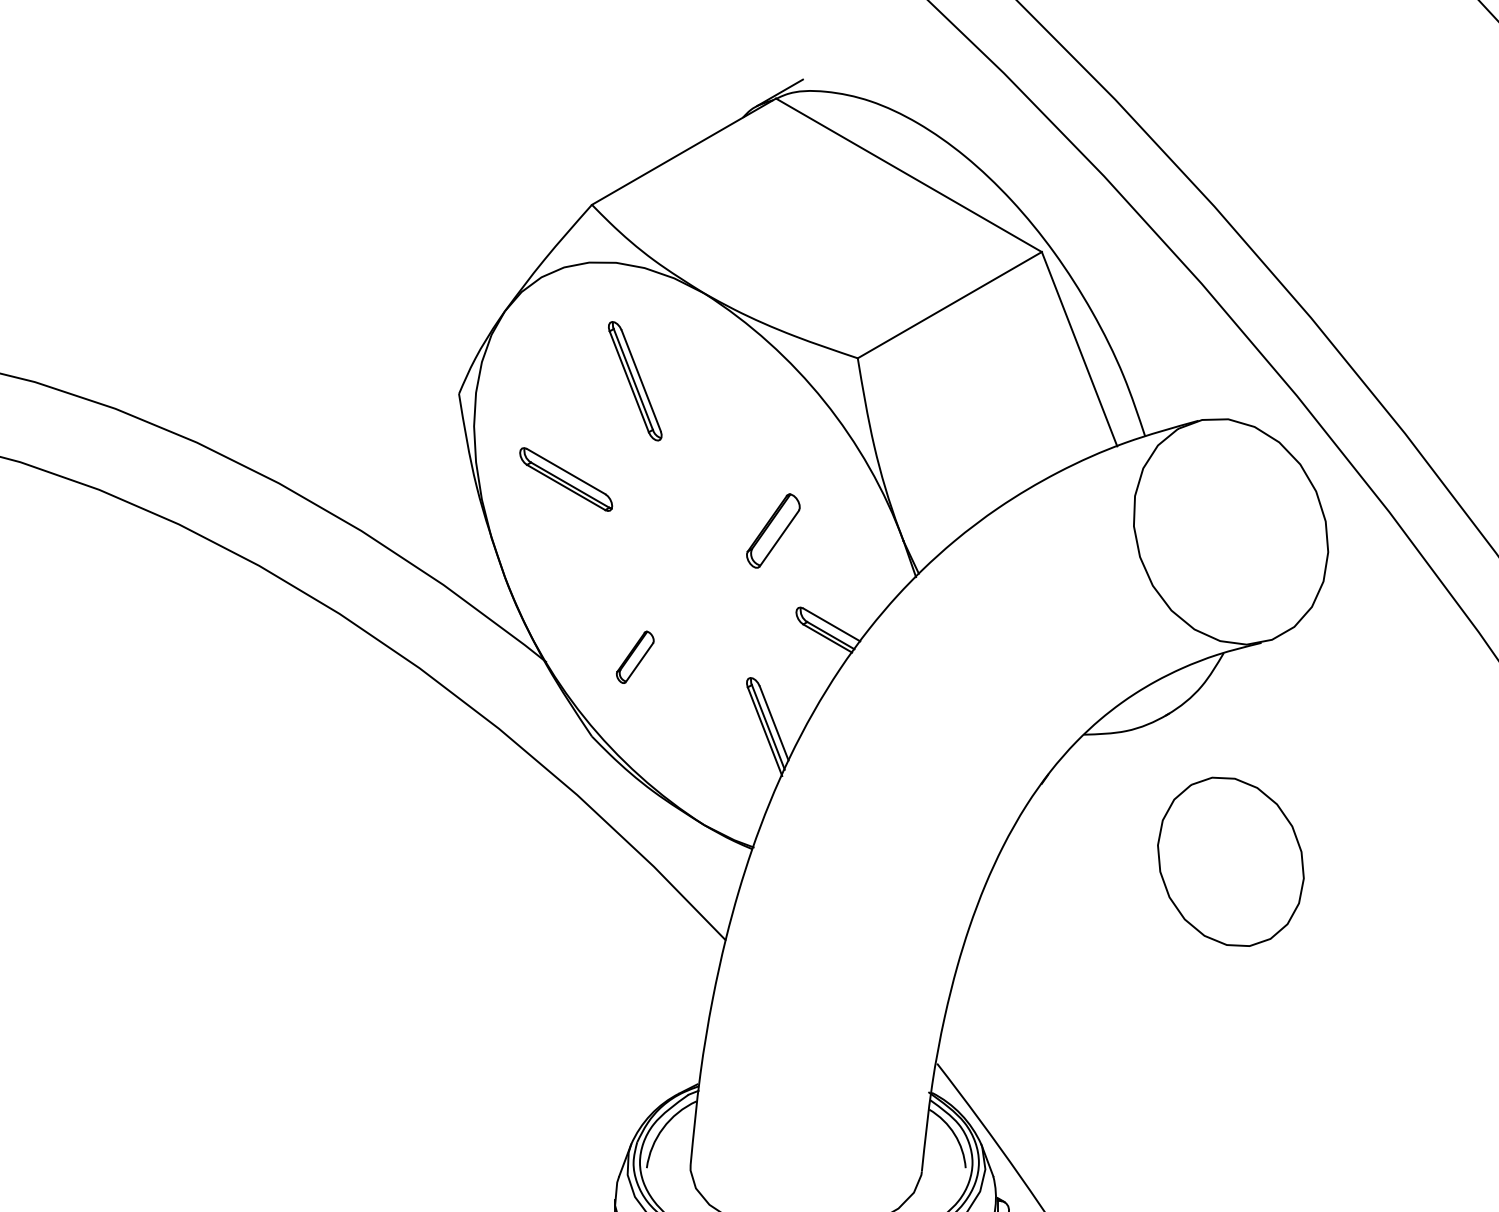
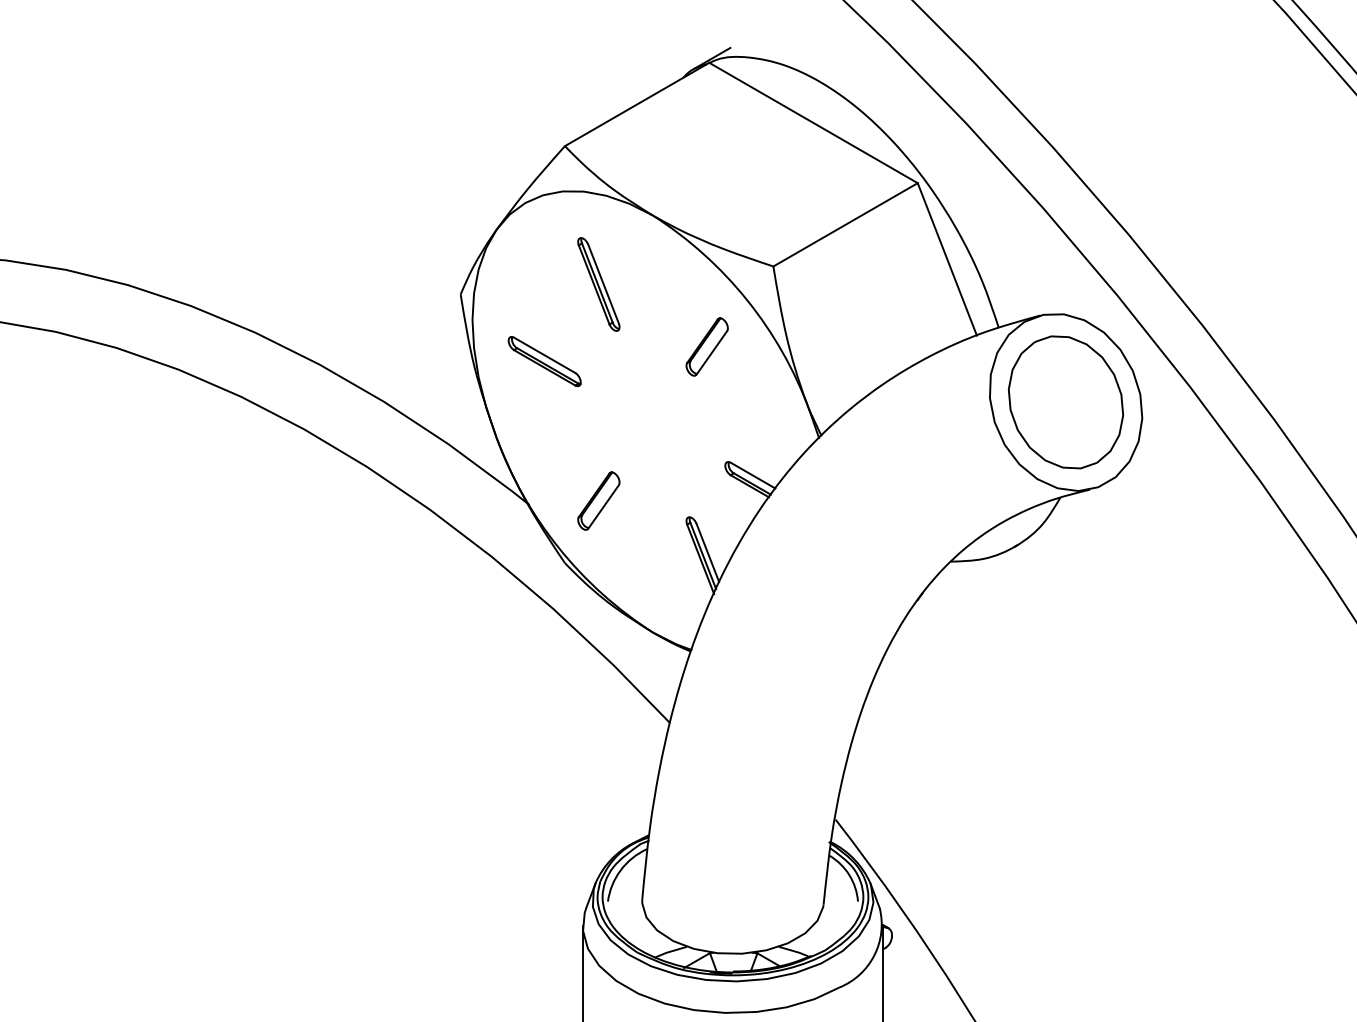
part: (772, 530) -> (706, 346), moved
part: (634, 656) -> (598, 500), size x1.43
part: (1230, 862) -> (1065, 402), moved

